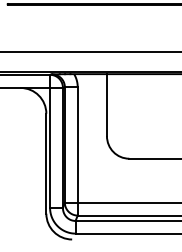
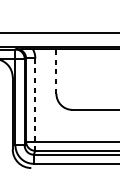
line: (106, 105) -> (56, 71), solid -> dashed
line: (77, 150) -> (35, 103), solid -> dashed

